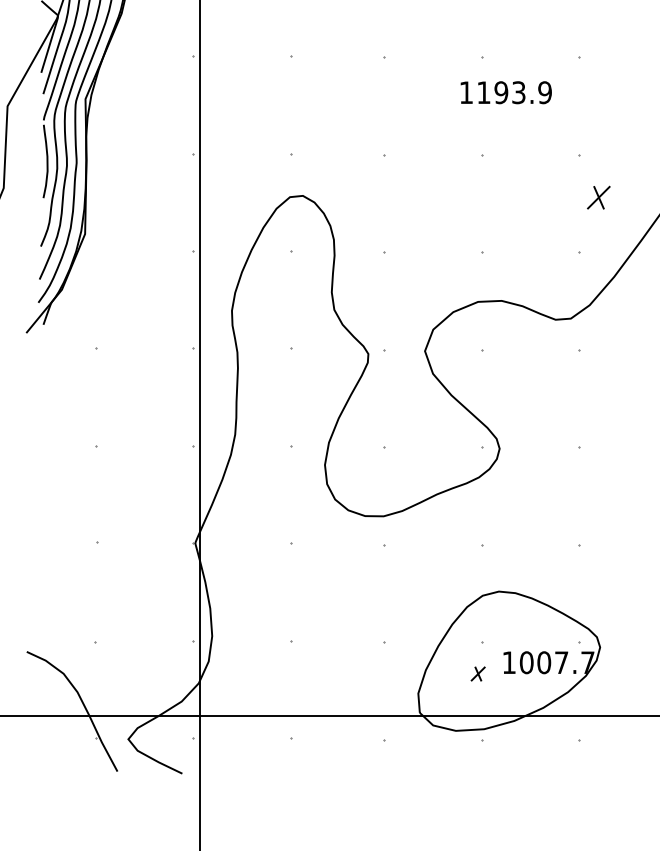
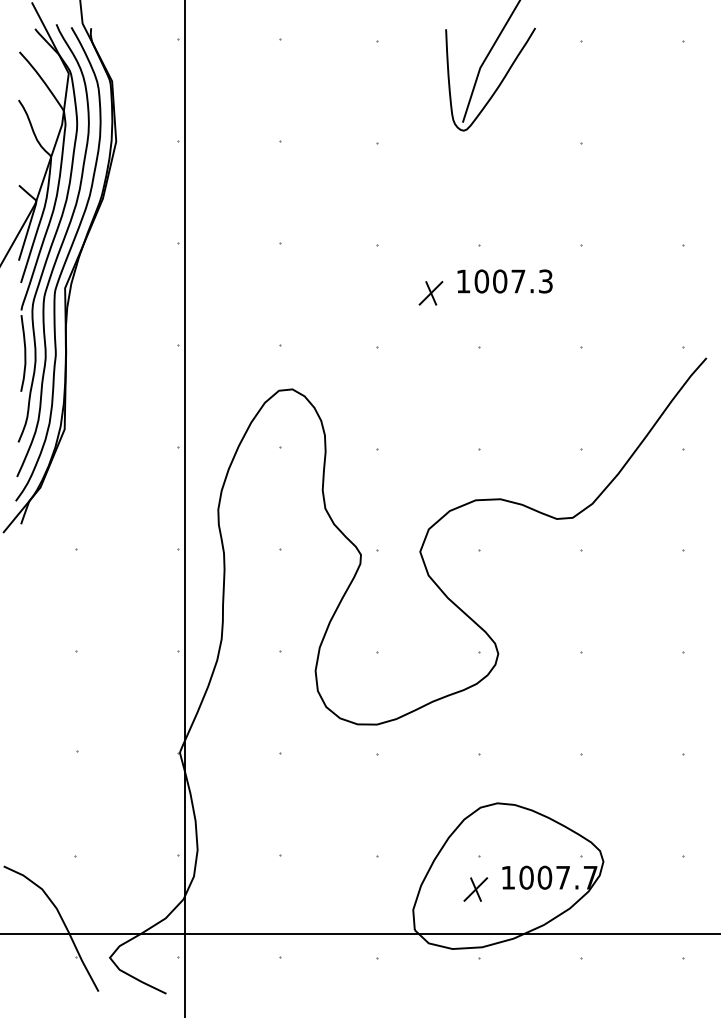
text: (514, 92) -> (513, 281), 1193.9 -> 1007.3
part: (598, 197) -> (430, 293), moved
part: (477, 673) -> (475, 889), size x1.67

